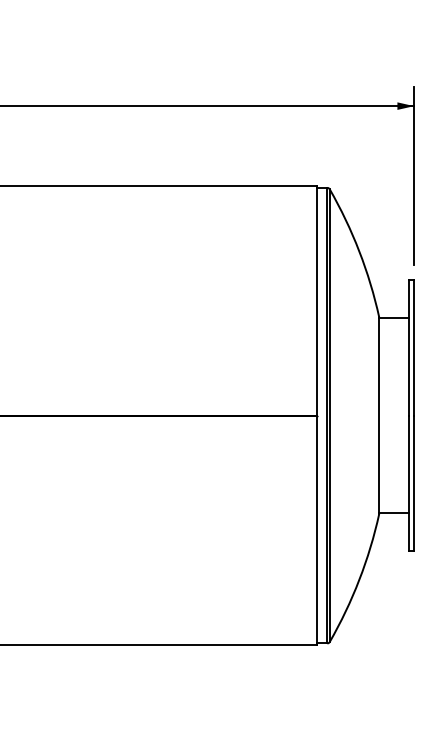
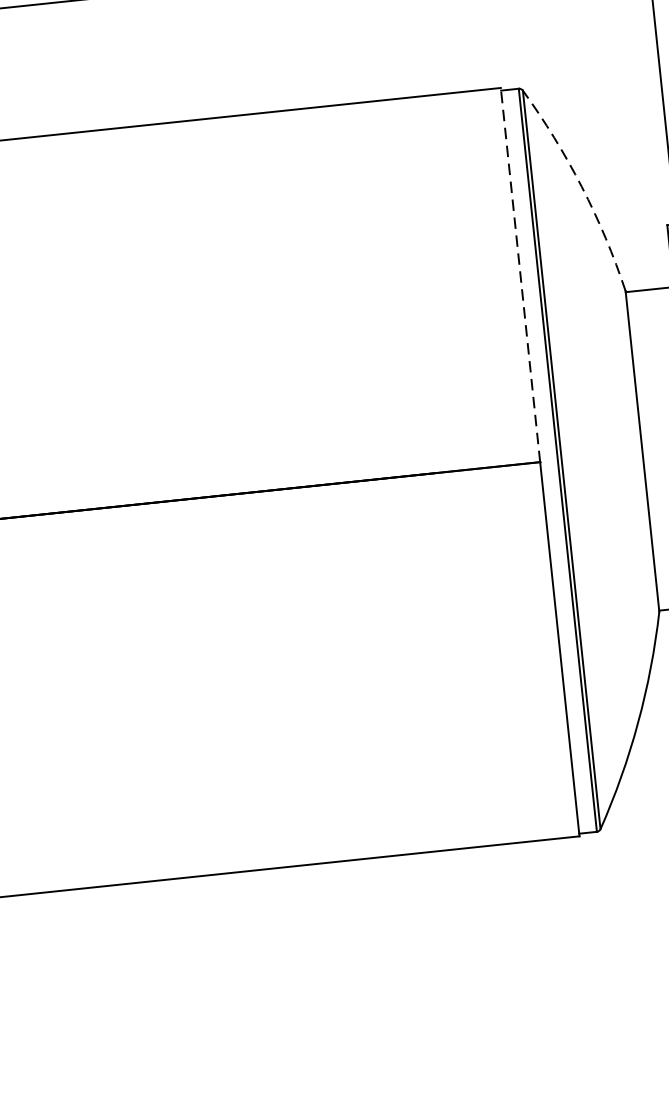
arc: (359, 251) -> (582, 186), solid -> dashed
line: (316, 300) -> (520, 274), solid -> dashed

